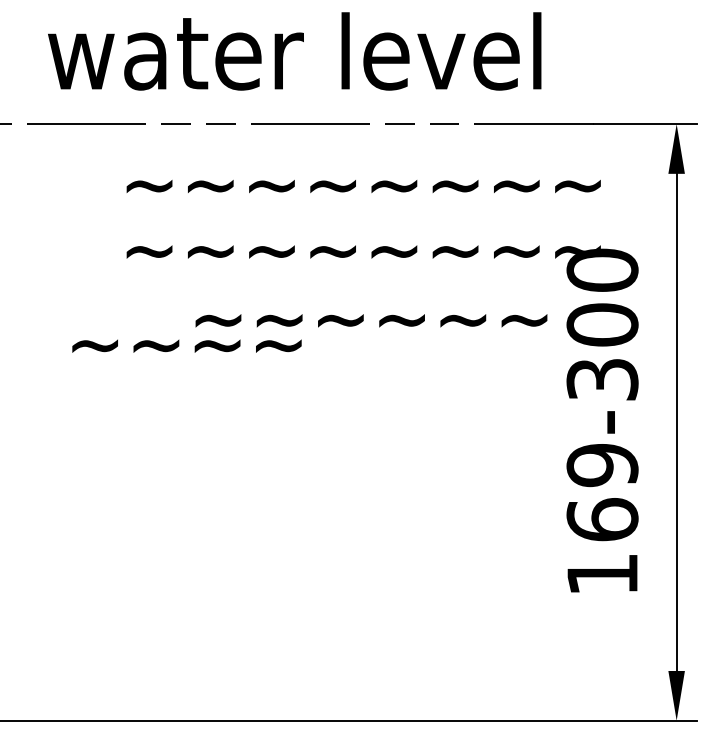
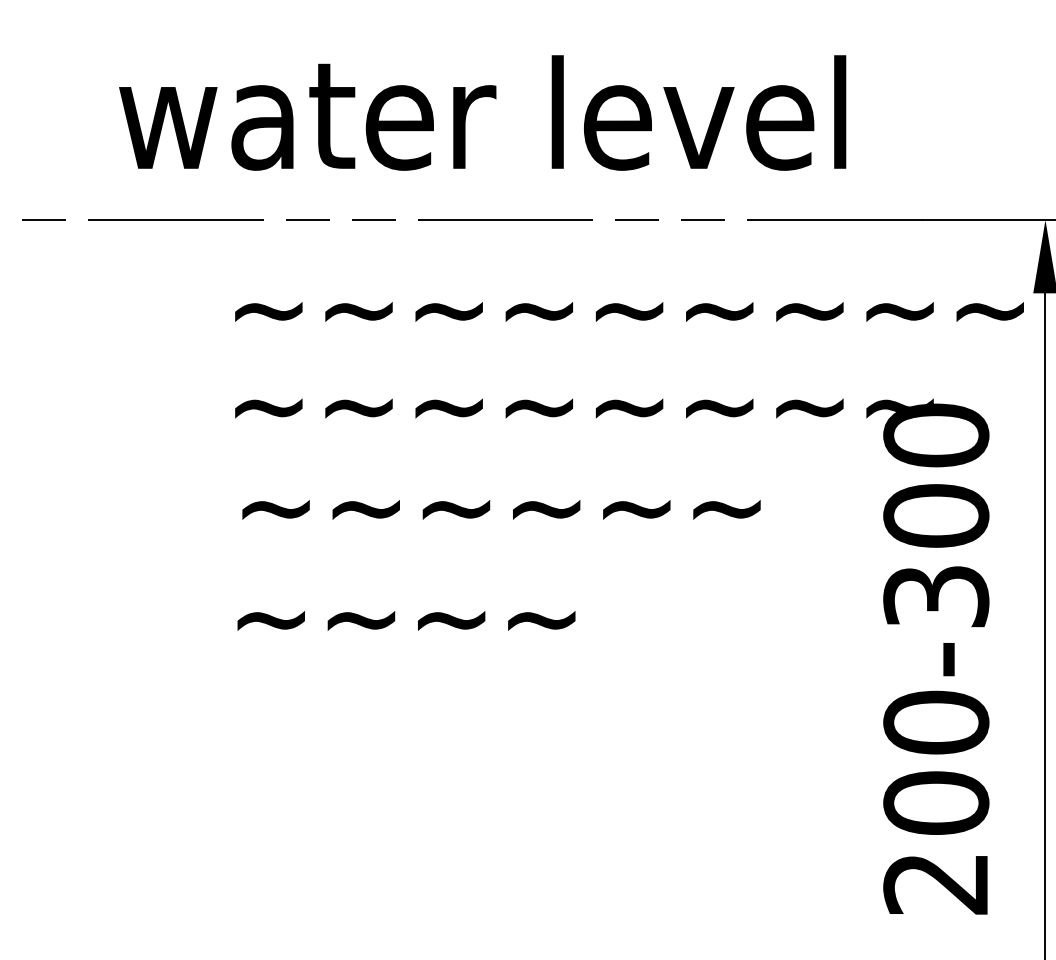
text: (638, 186) -> (989, 311), ~~~~~~~~ -> ~~~~~~~~~
text: (371, 320) -> (501, 509), moved
text: (186, 345) -> (405, 619), moved
text: (602, 519) -> (936, 802), 169-300 -> 200-300

